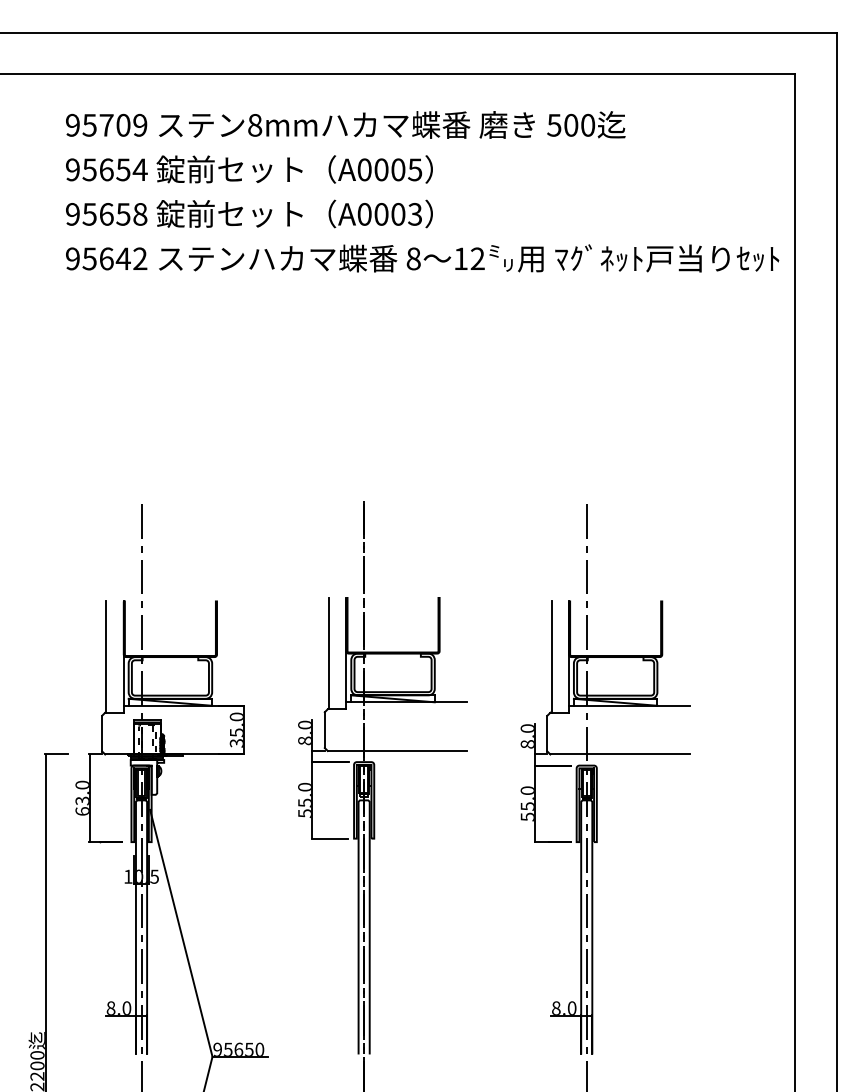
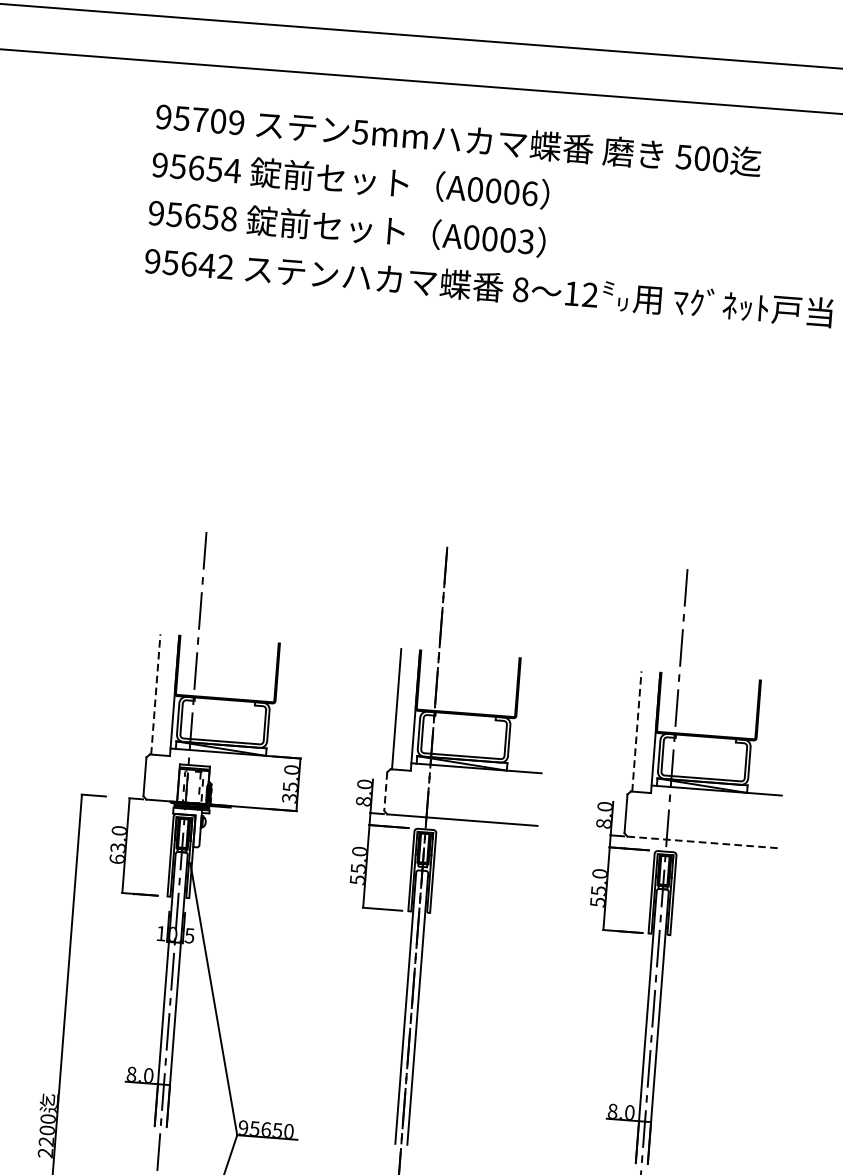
text: (254, 125) -> (360, 132), 8mm -> 5mm
text: (415, 169) -> (530, 193), A0005 -> A0006
line: (106, 657) -> (155, 694), solid -> dashed
line: (551, 657) -> (636, 731), solid -> dashed
line: (324, 730) -> (385, 791), solid -> dashed
line: (619, 754) -> (702, 842), solid -> dashed

